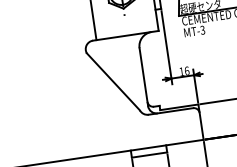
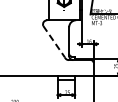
line: (114, 83) -> (54, 42), solid -> dashed

